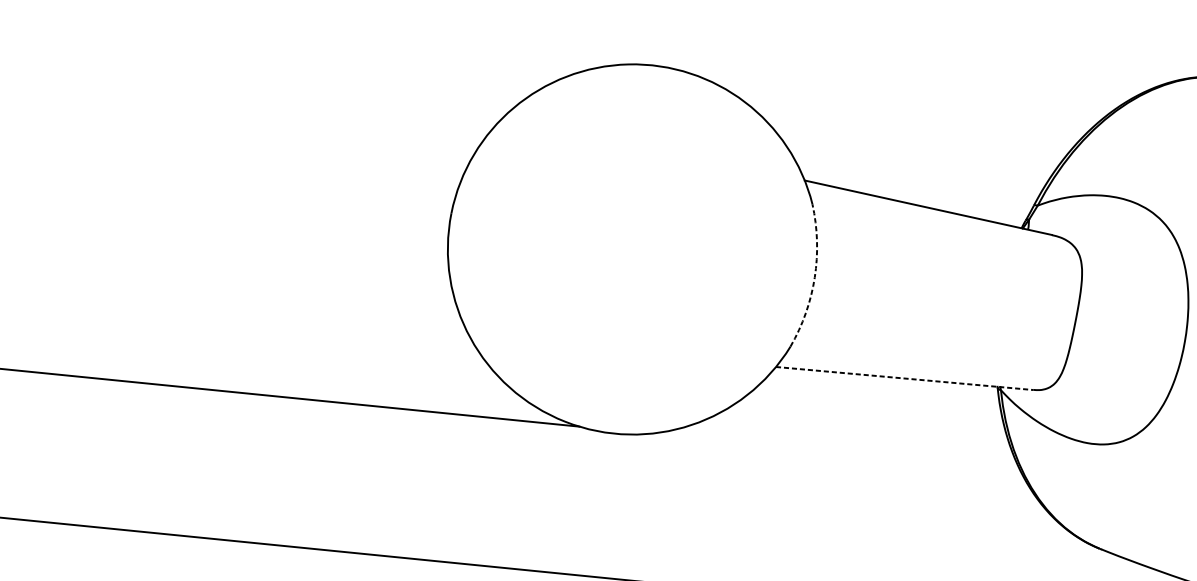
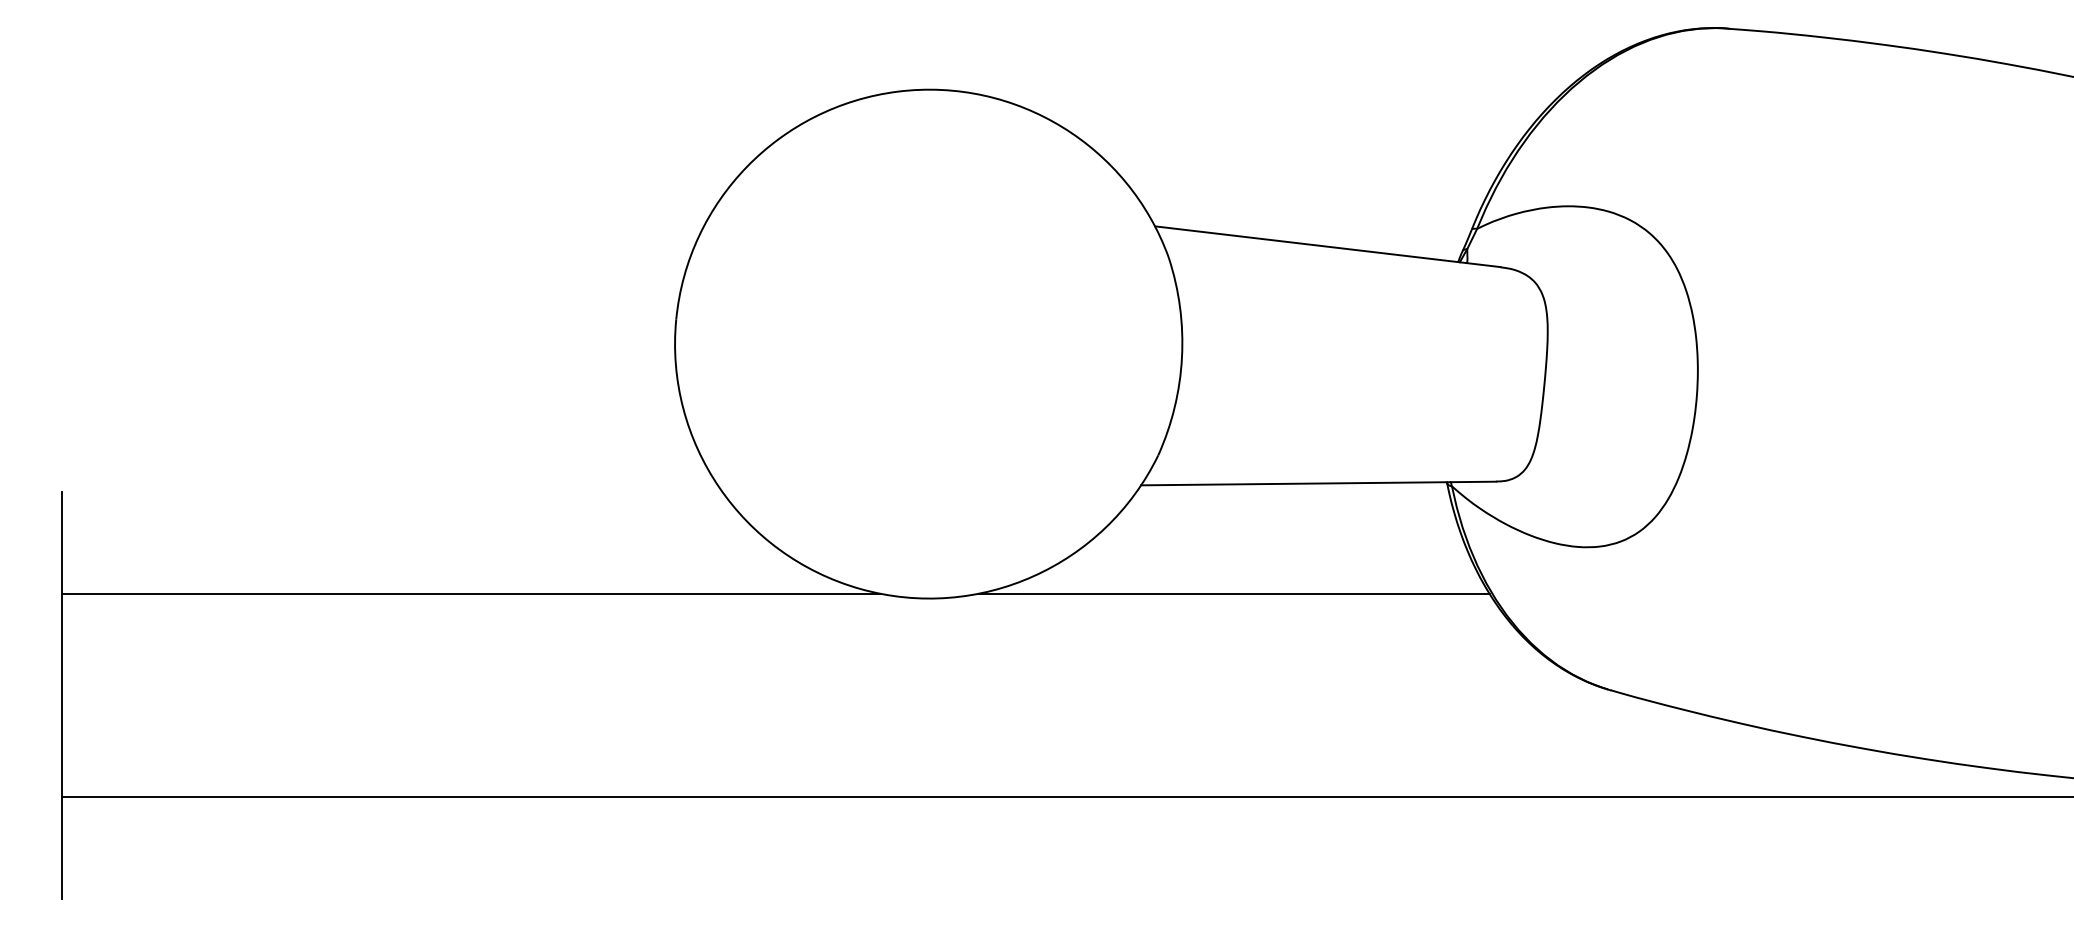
arc: (814, 277) -> (1181, 357), dashed -> solid
line: (905, 378) -> (1319, 483), dashed -> solid
line: (835, 451) -> (1233, 593), added

